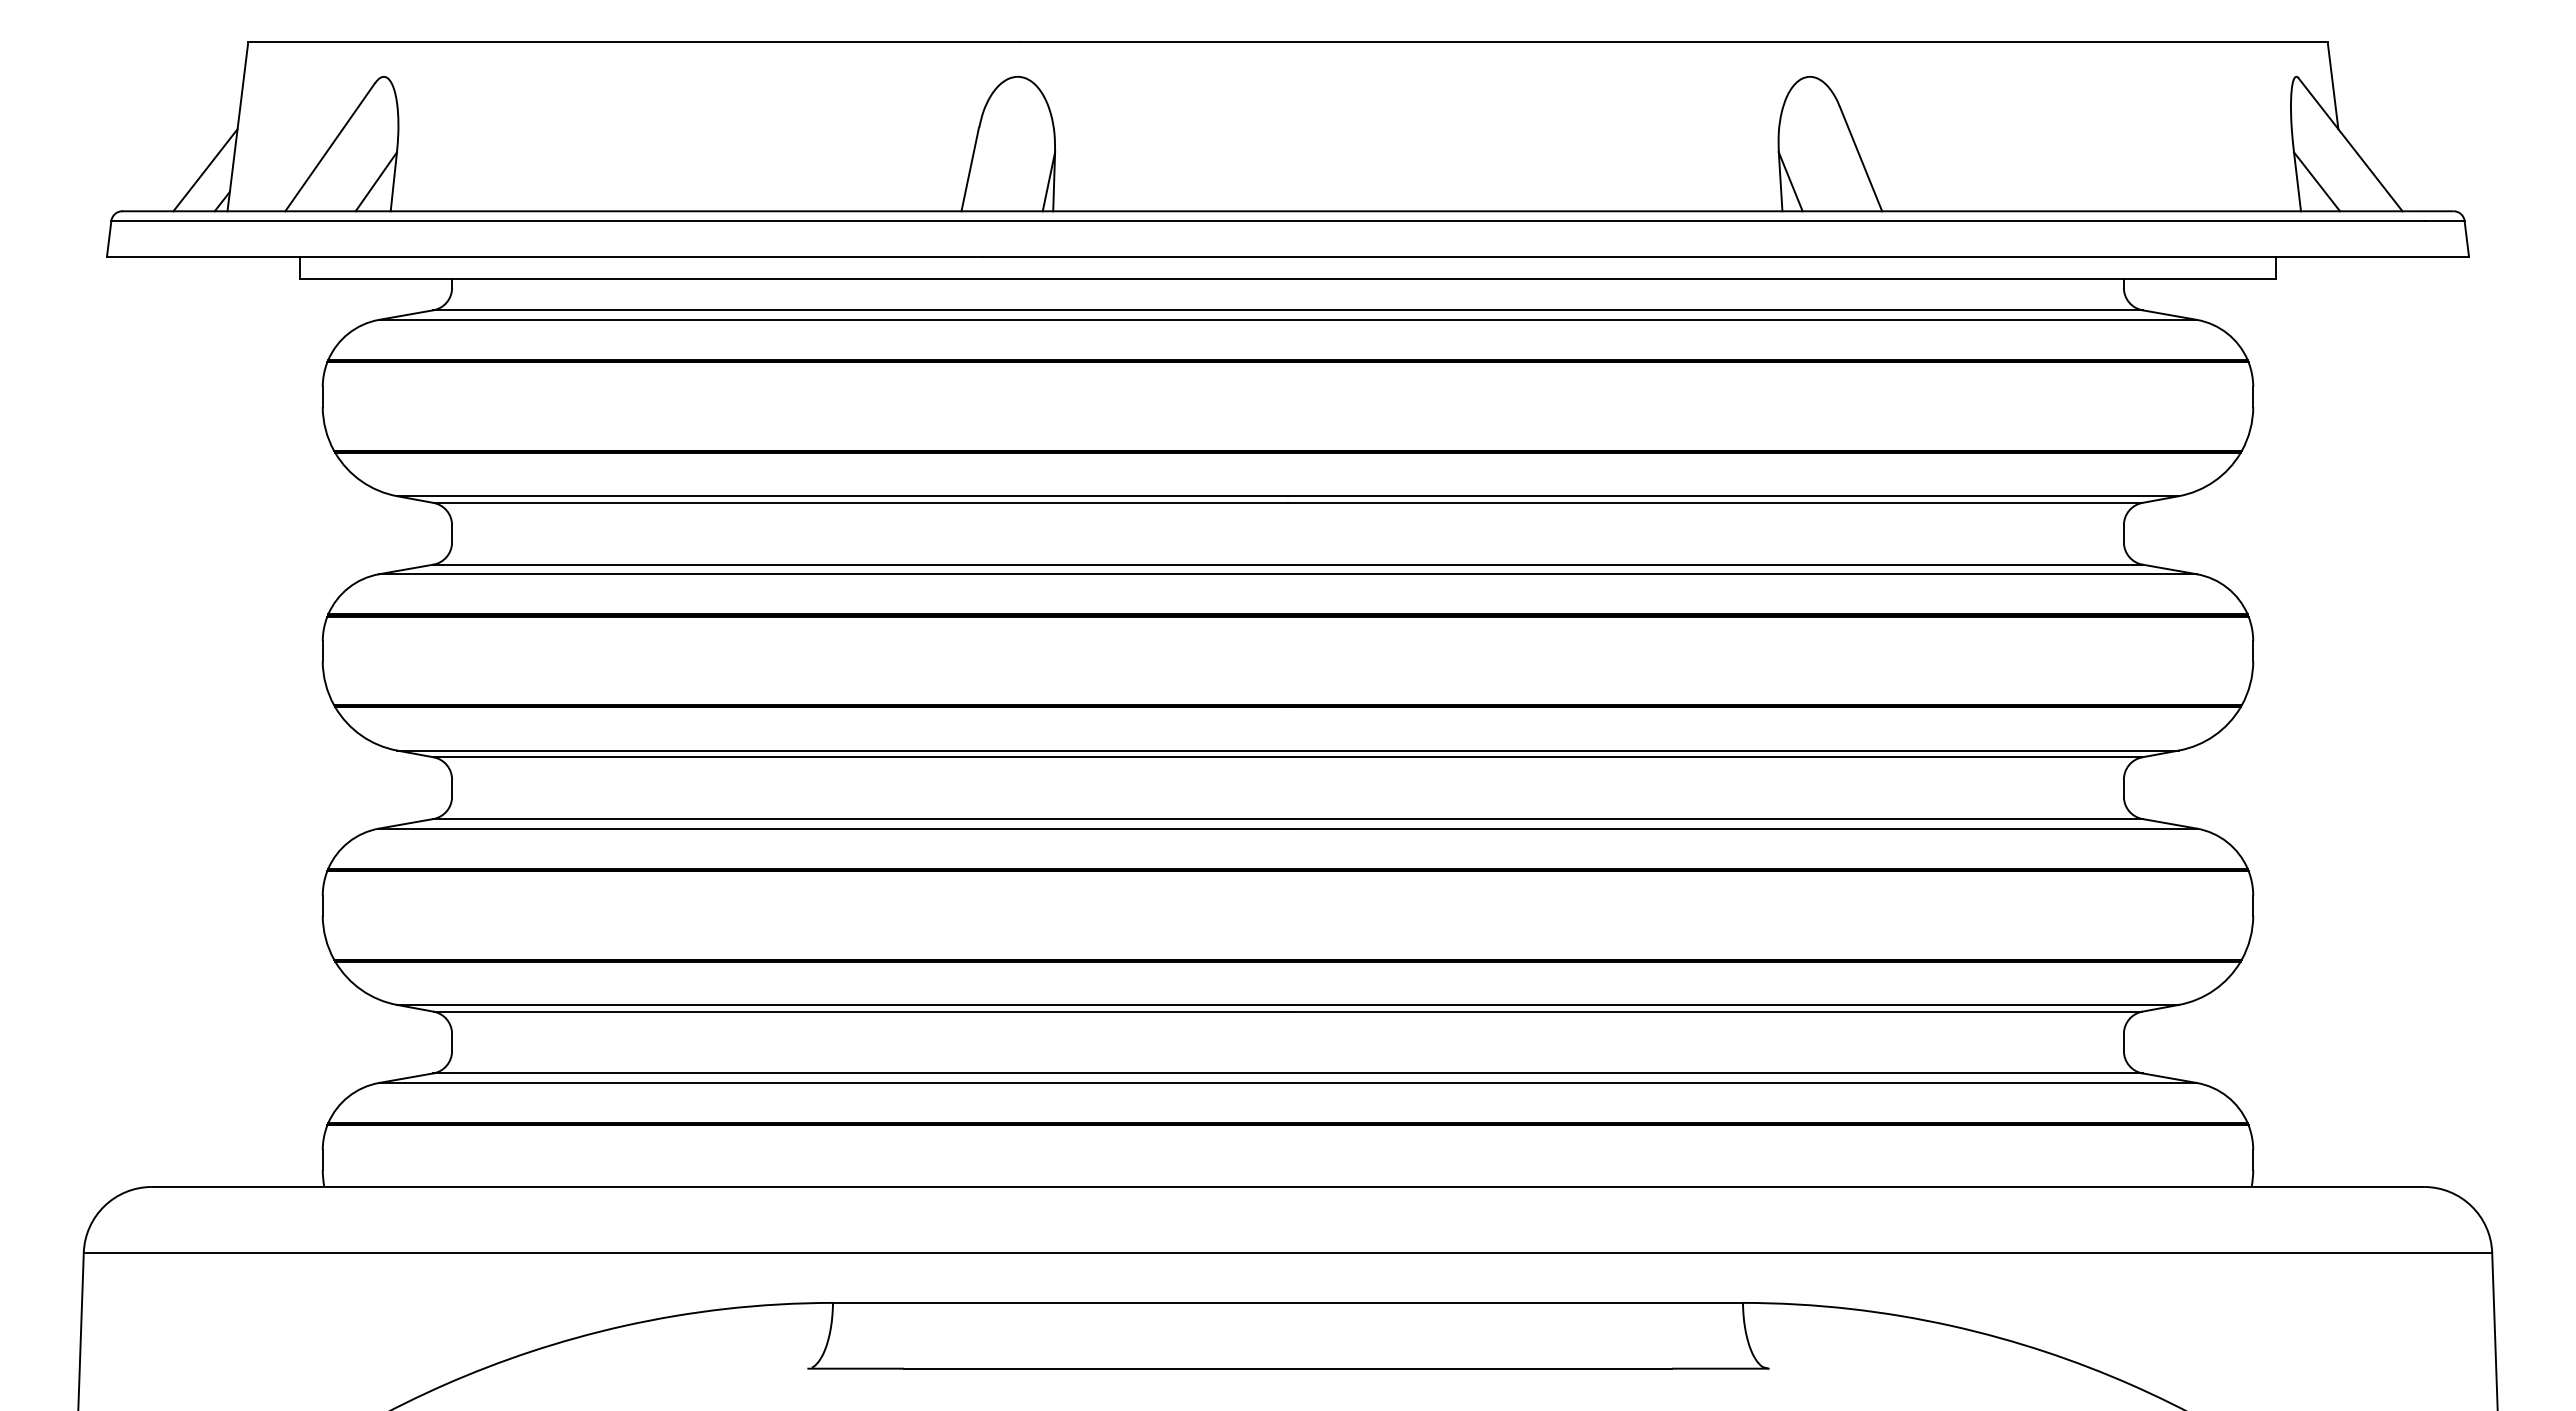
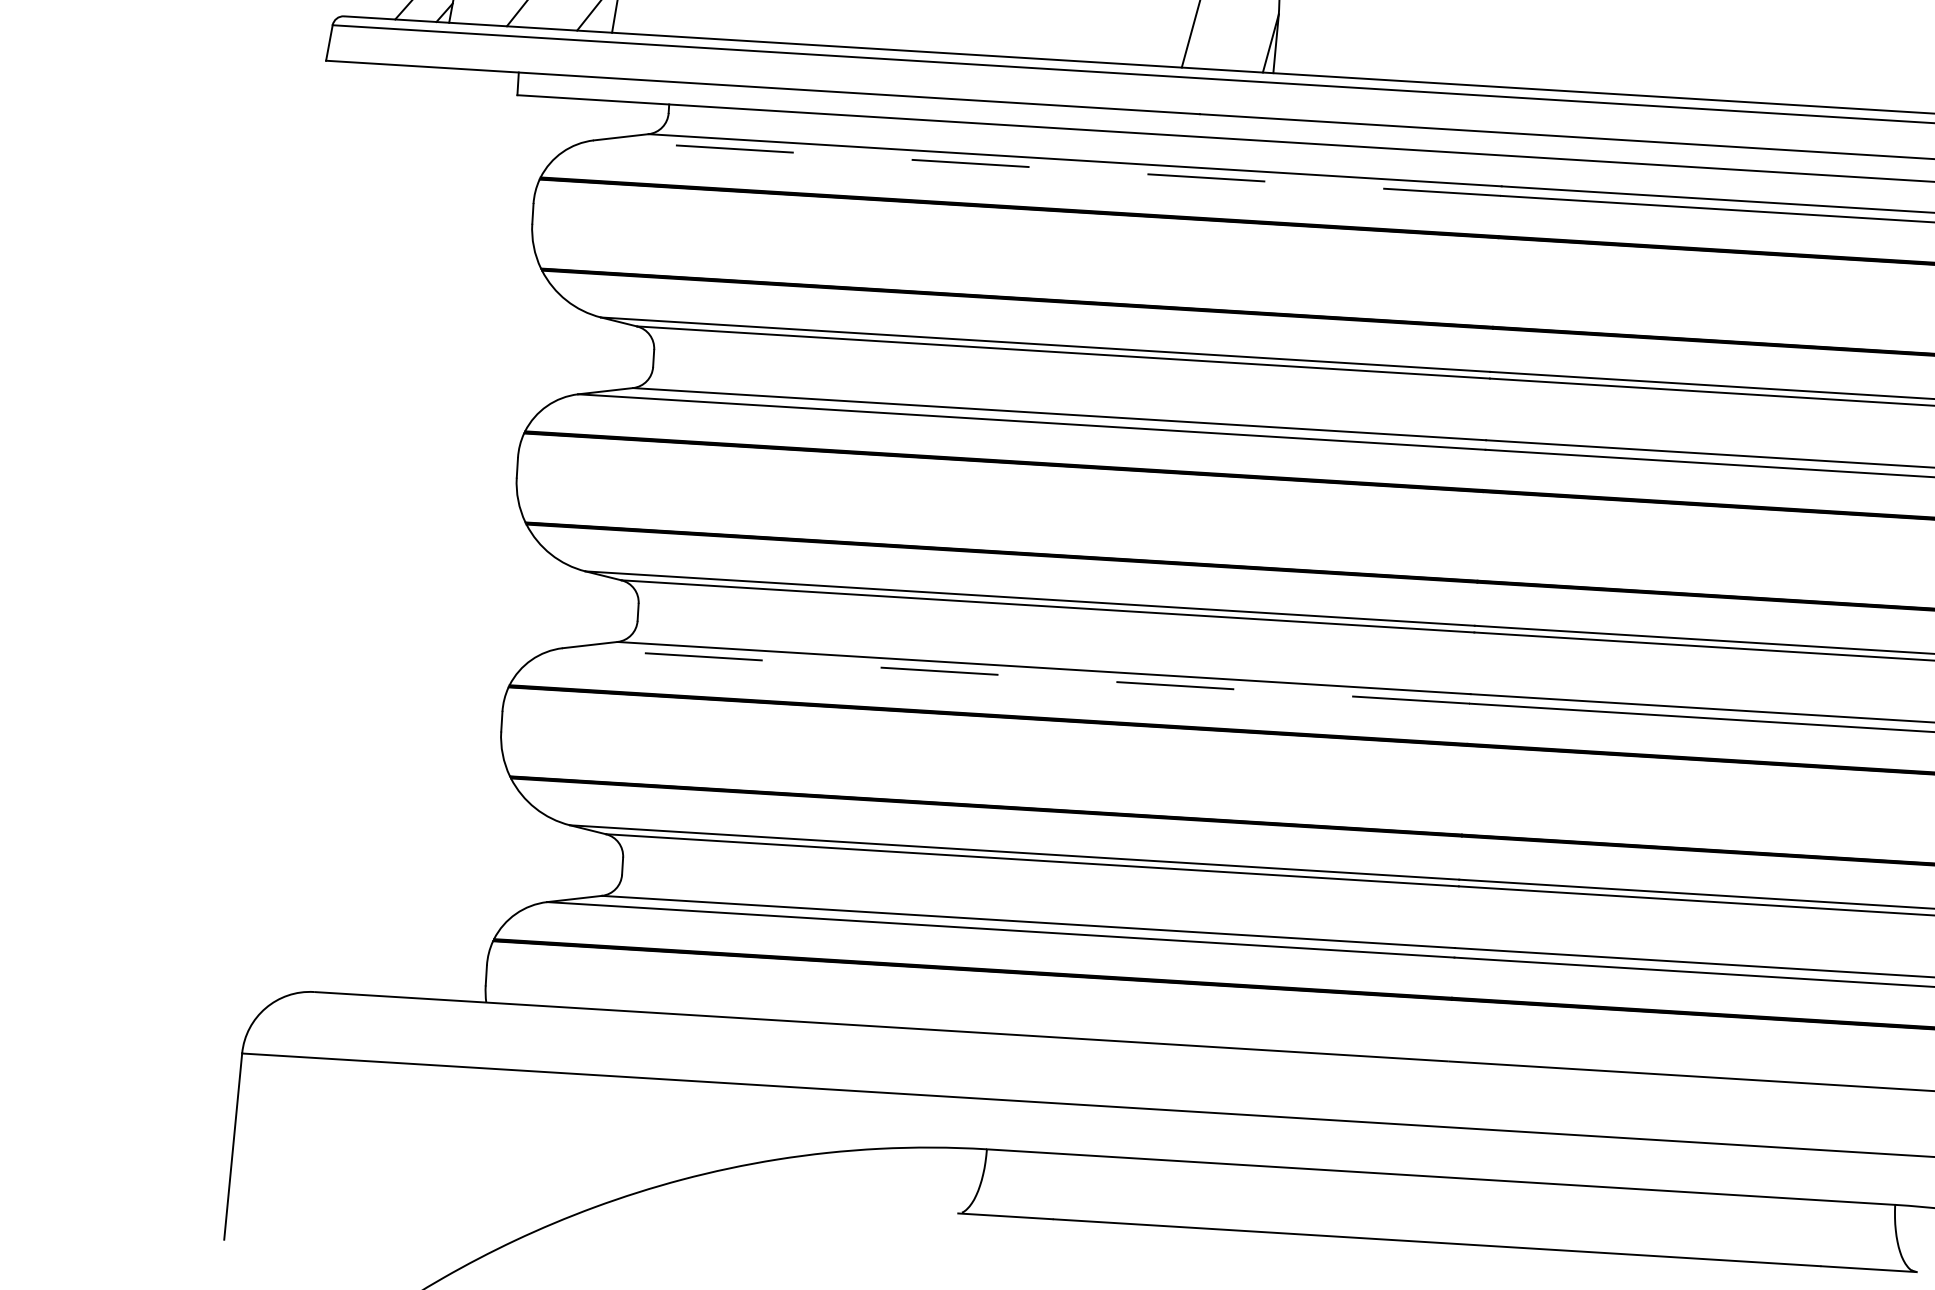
line: (833, 319) -> (1047, 167), solid -> dashed
line: (833, 828) -> (1016, 675), solid -> dashed

